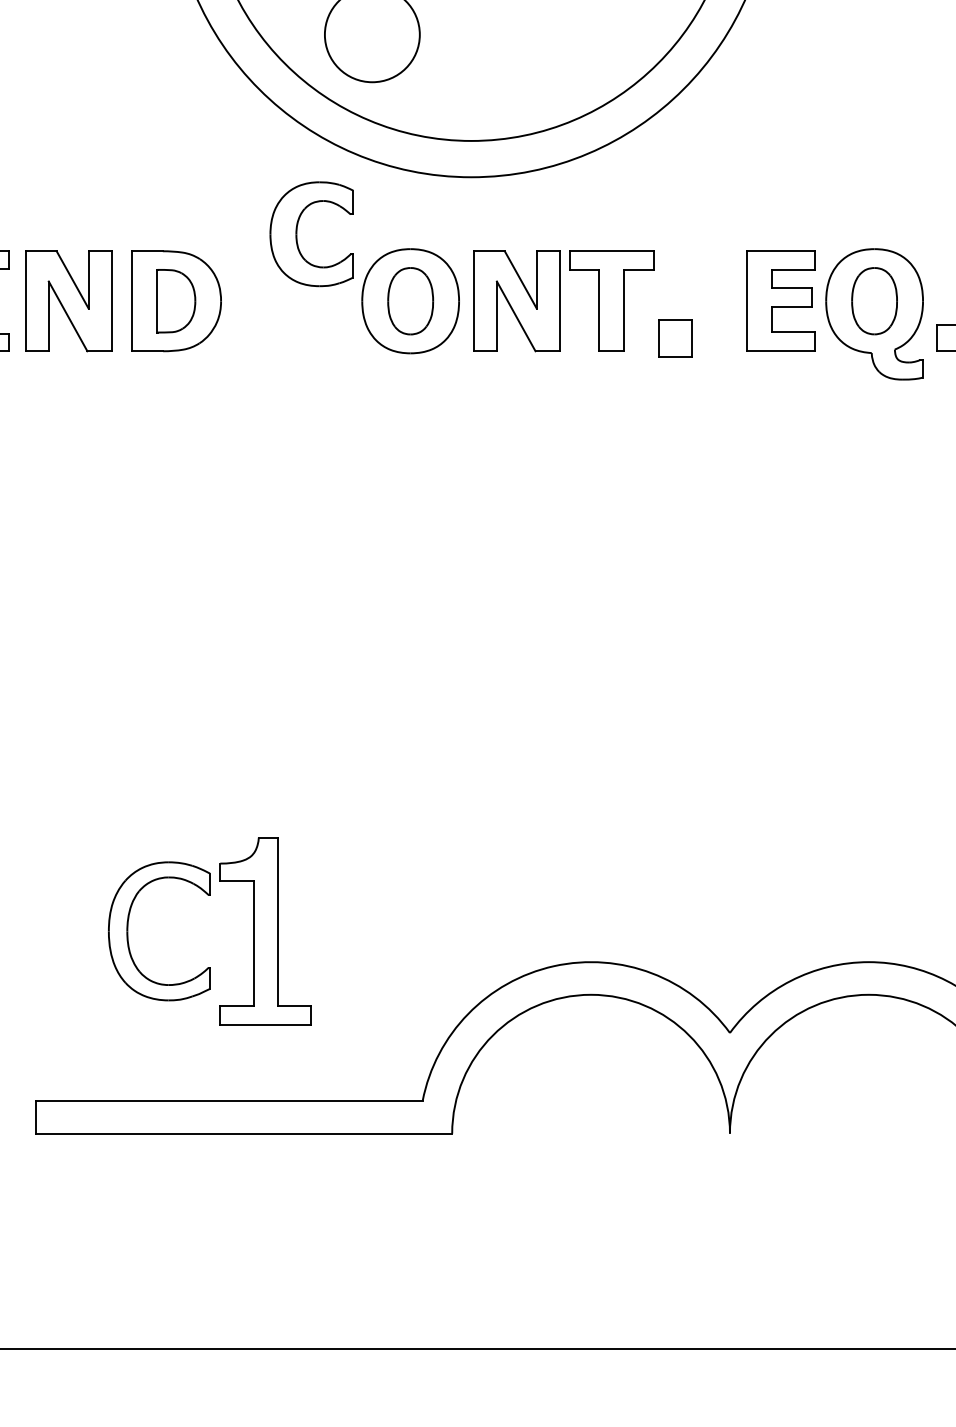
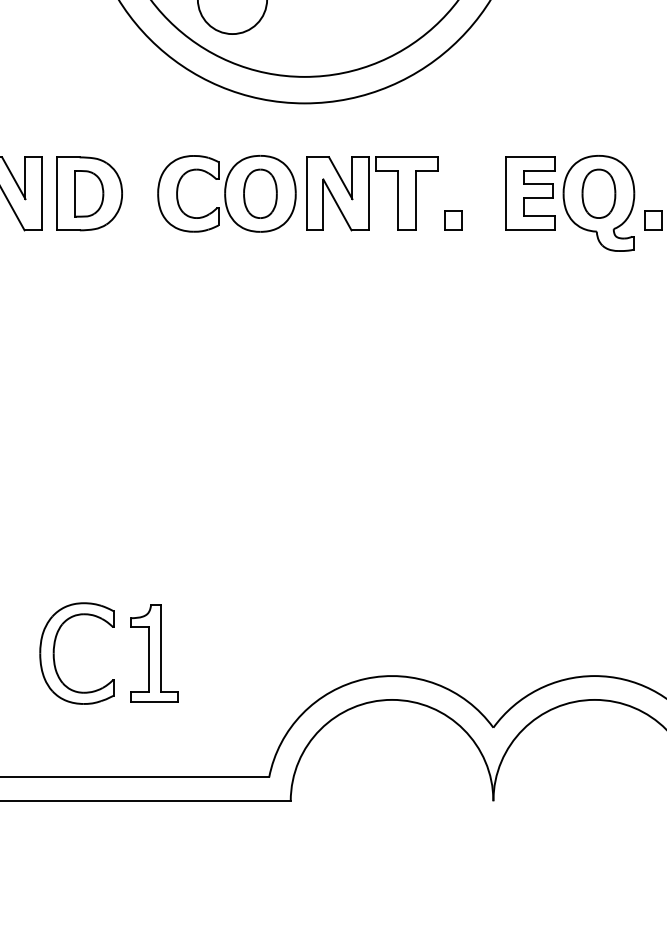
part: (297, 234) -> (177, 194), moved
part: (674, 337) -> (452, 220), size x0.71
part: (265, 930) -> (154, 652), size x0.71

